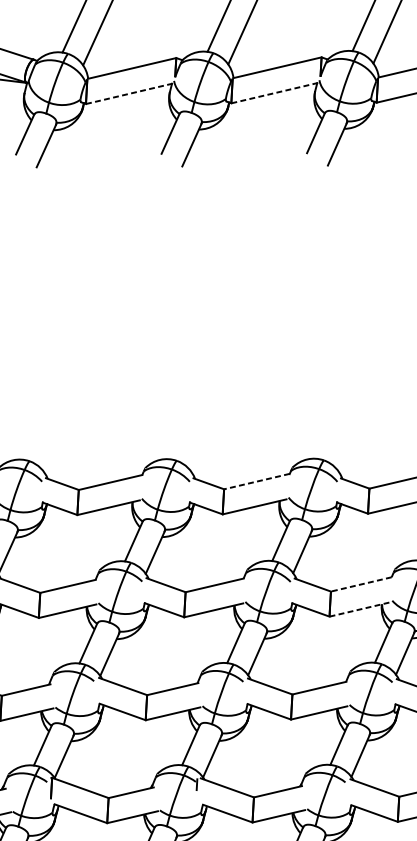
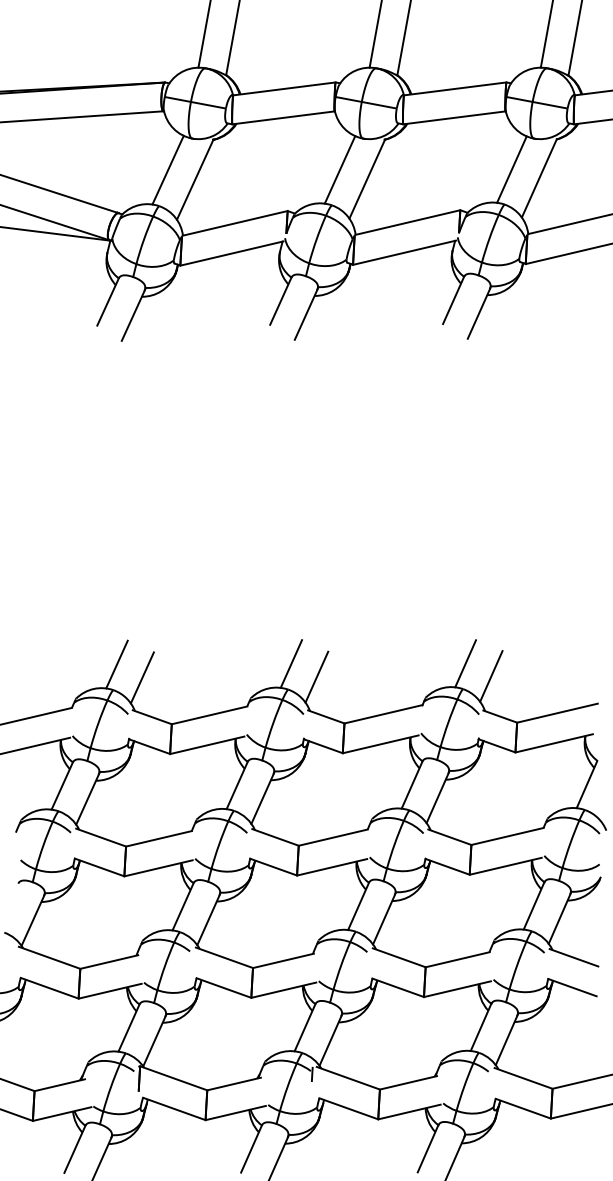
line: (274, 92) -> (404, 252), dashed -> solid
line: (129, 93) -> (231, 253), dashed -> solid
line: (179, 438) -> (291, 663), added
line: (325, 438) -> (465, 663), added
line: (32, 439) -> (116, 664), added
line: (200, 449) -> (316, 676), added
line: (347, 449) -> (491, 676), added
line: (53, 450) -> (141, 677), added
line: (256, 481) -> (383, 714), dashed -> solid
line: (361, 584) -> (507, 836), dashed -> solid
line: (359, 609) -> (505, 866), dashed -> solid

